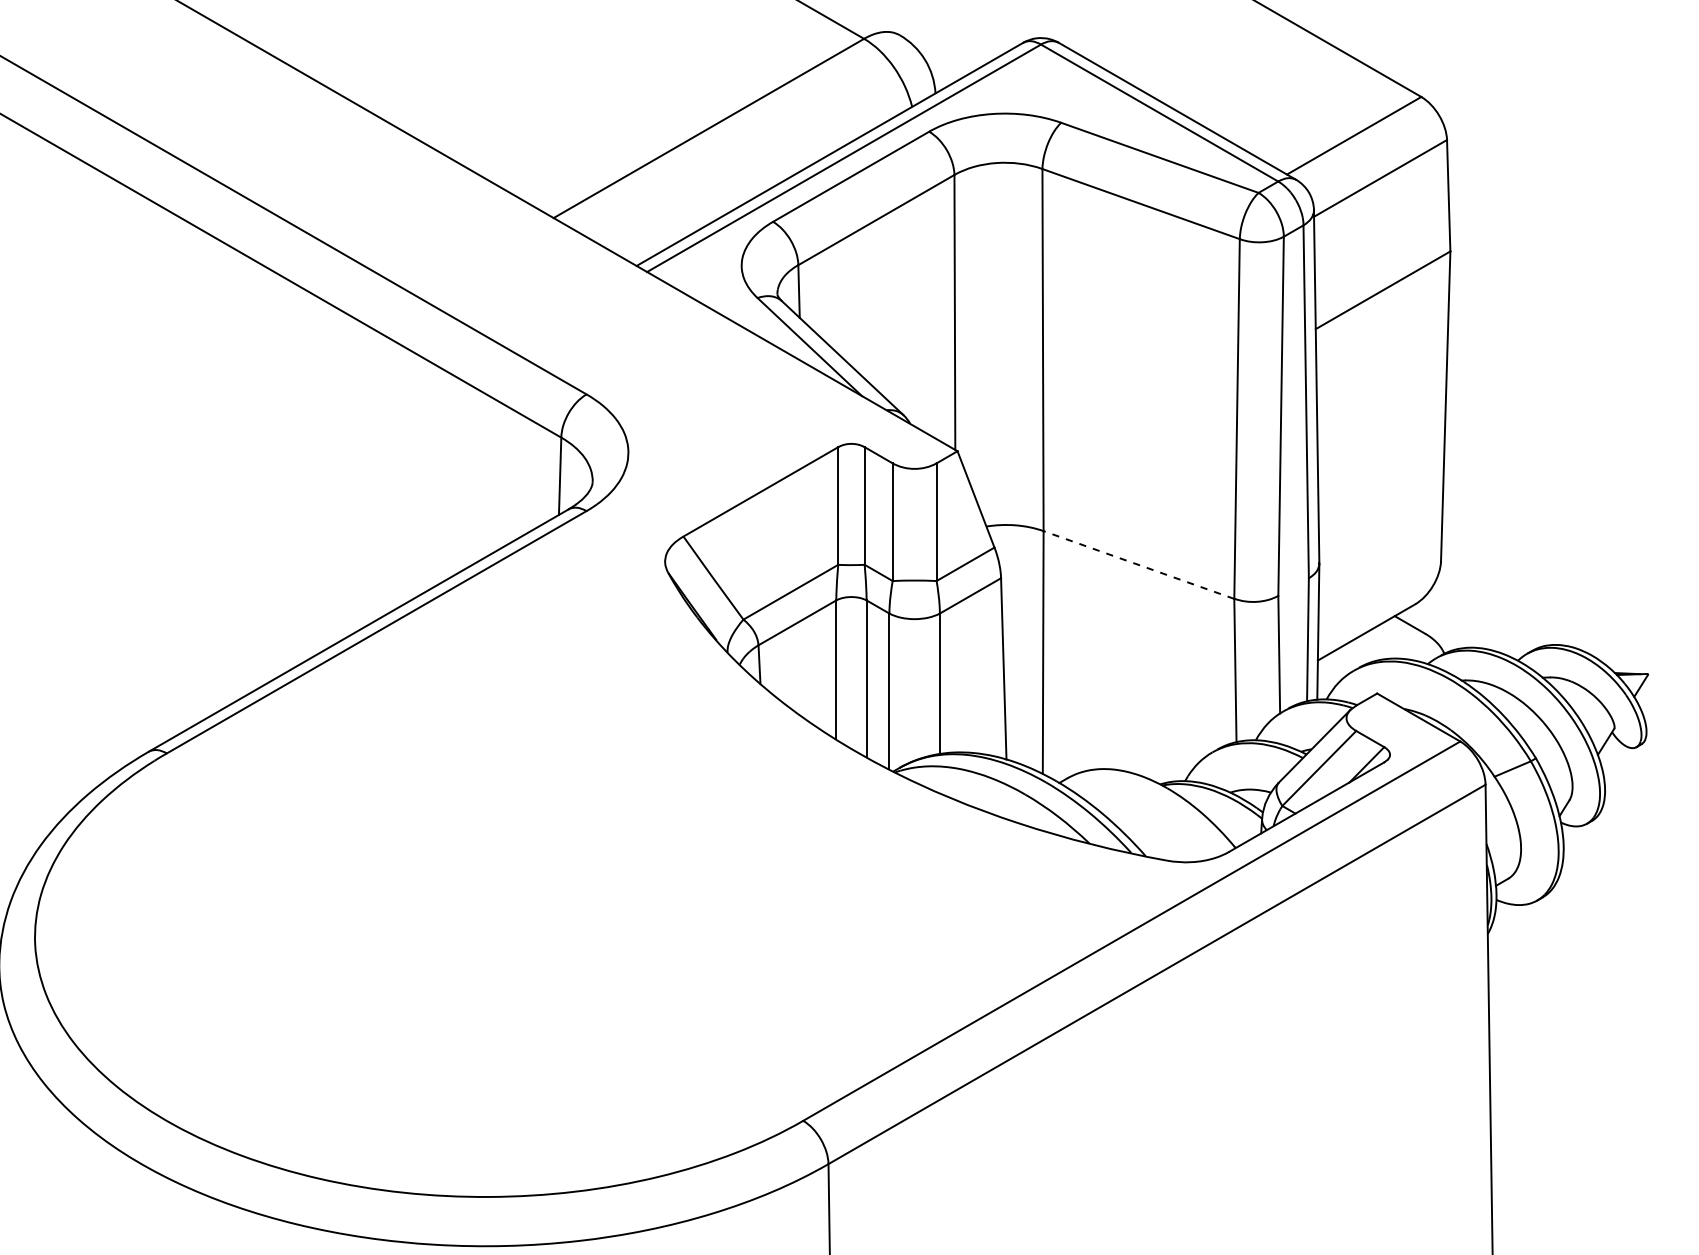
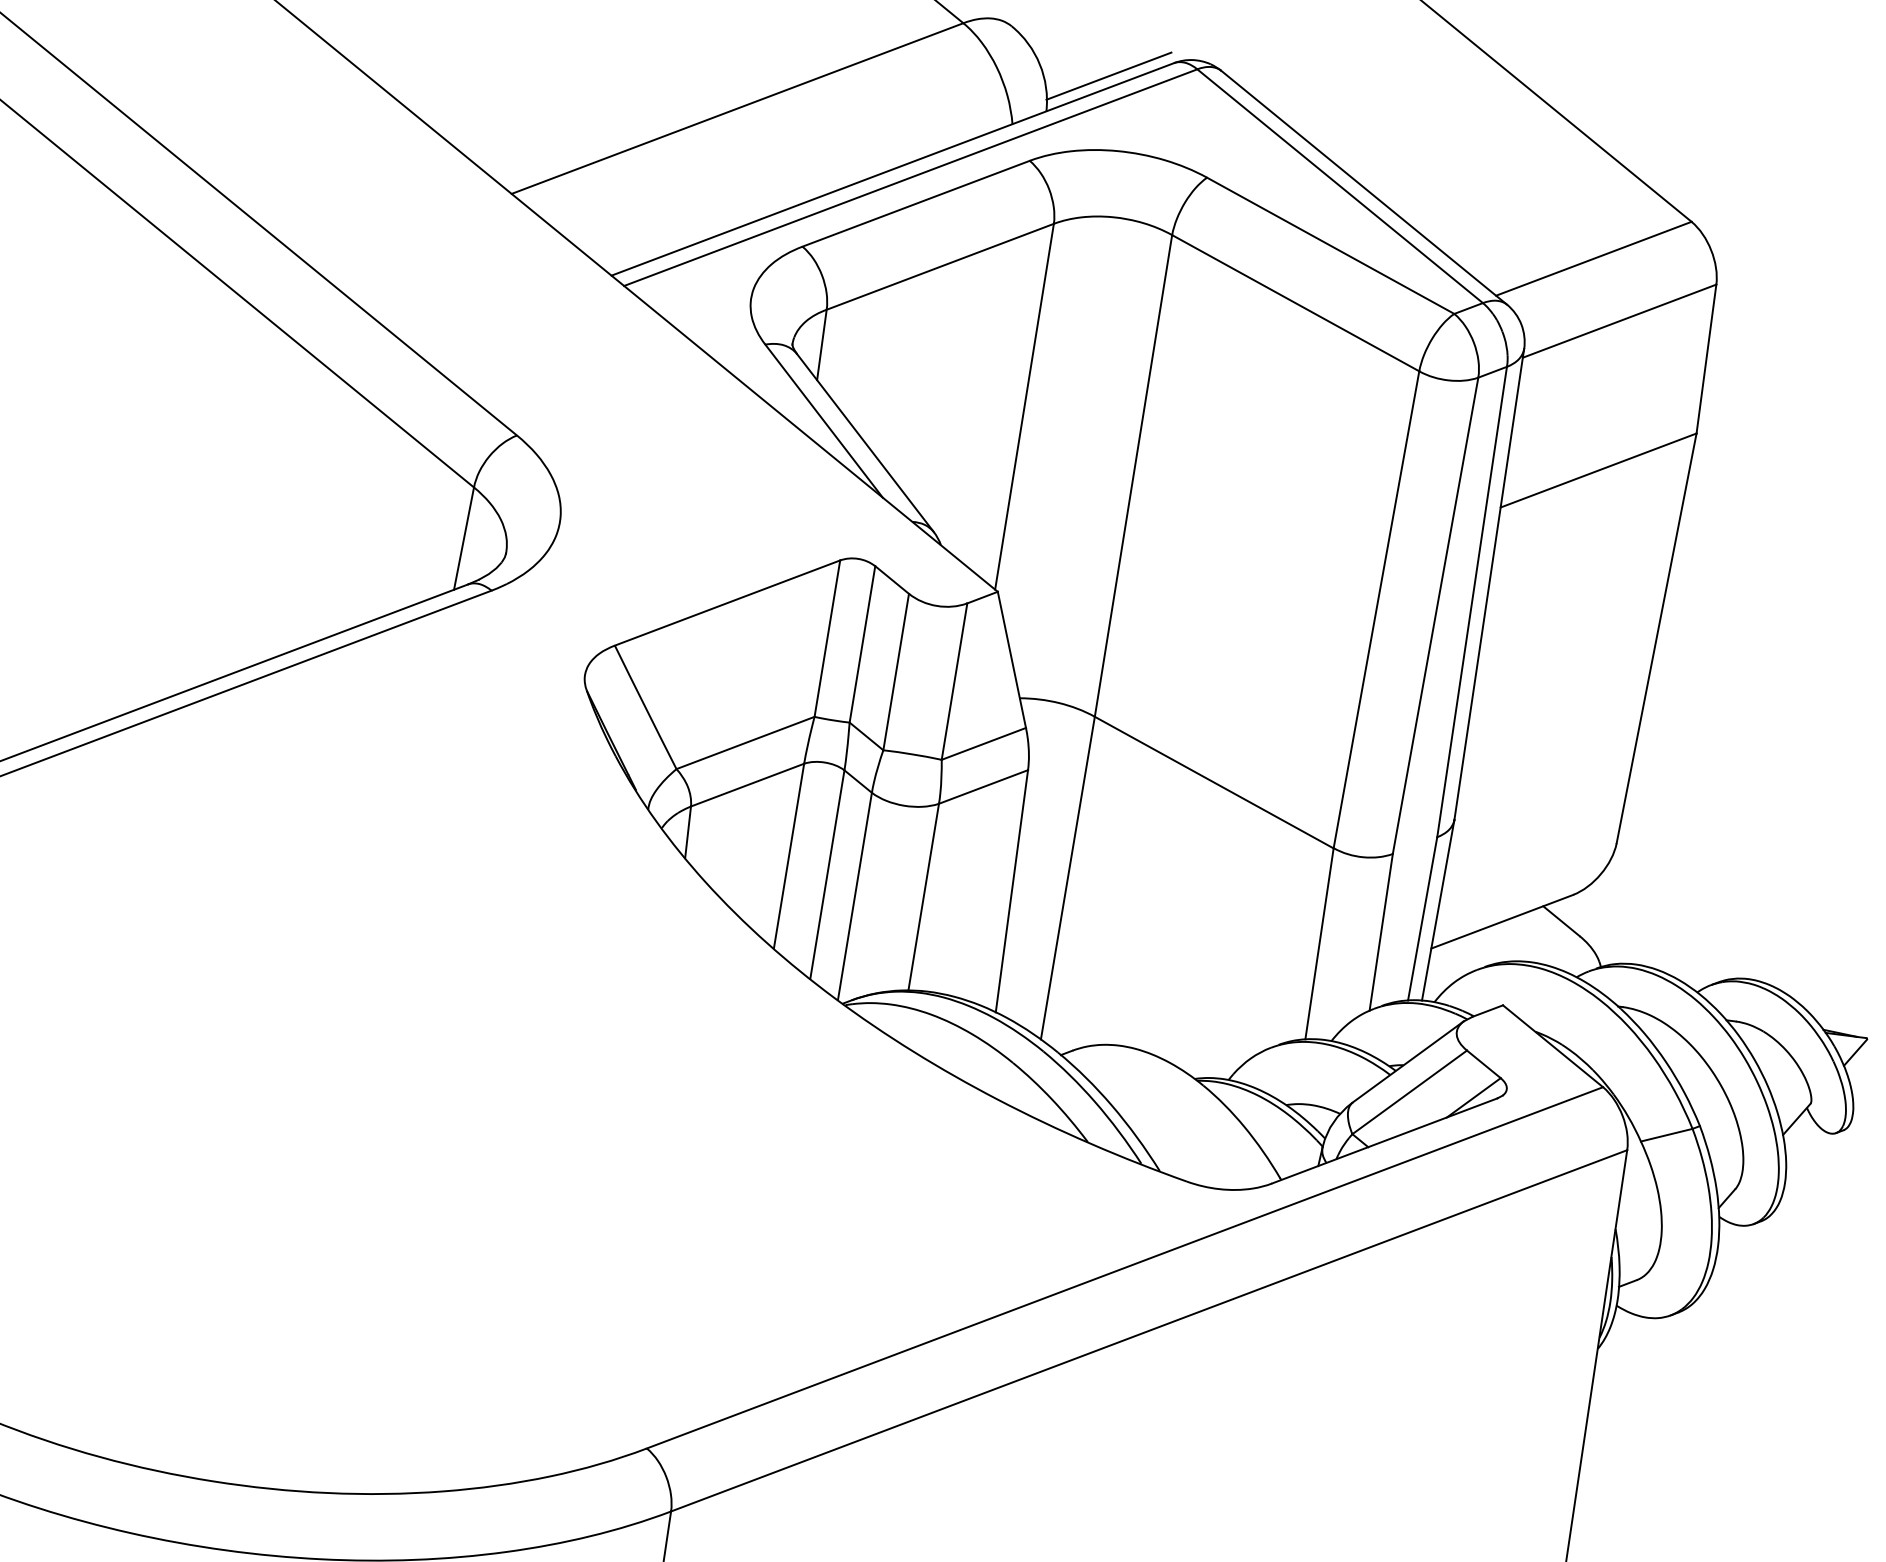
line: (977, 59) -> (1109, 75), added
line: (1138, 564) -> (1213, 781), dashed -> solid

